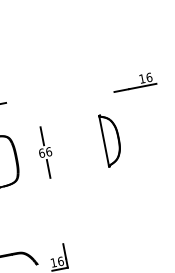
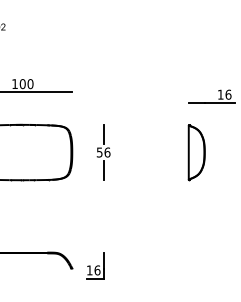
part: (111, 139) -> (196, 152), moved
text: (41, 153) -> (99, 152), 66 -> 56

